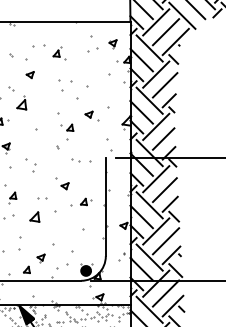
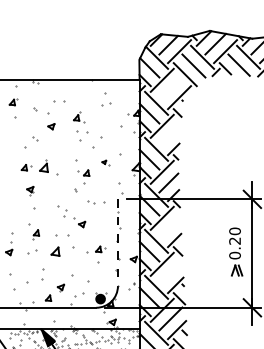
line: (165, 31) -> (170, 88), removed
part: (113, 44) -> (124, 99), removed
part: (59, 53) -> (79, 117), moved
line: (164, 85) -> (169, 135), removed
part: (21, 102) -> (43, 165), moved
part: (91, 116) -> (105, 163), size x0.6
part: (31, 165) -> (62, 211), moved
line: (164, 189) -> (169, 227), removed
part: (42, 198) -> (62, 235), size x1.6
part: (81, 202) -> (96, 249), moved
line: (105, 207) -> (117, 243), solid -> dashed
line: (165, 240) -> (170, 272), removed

